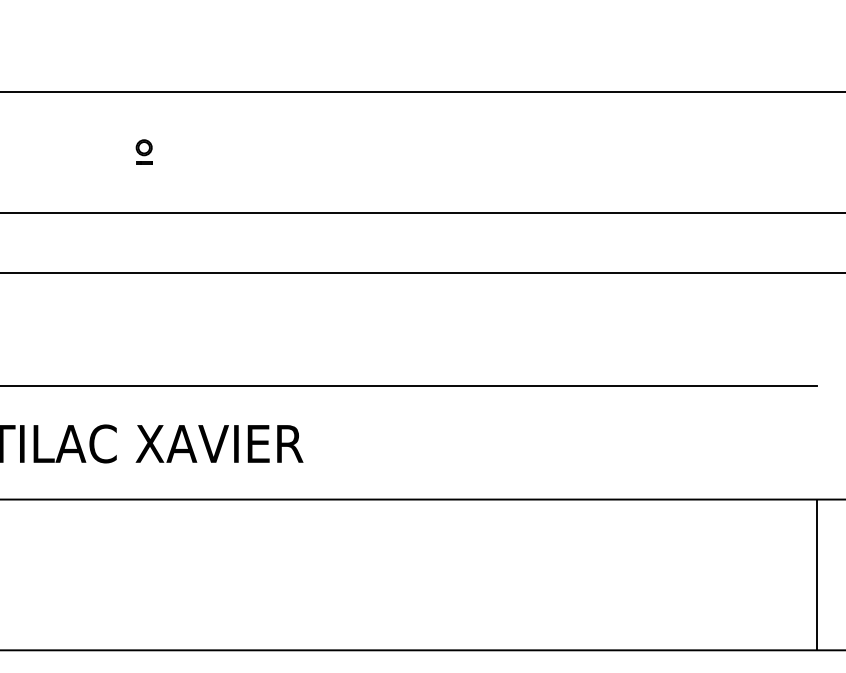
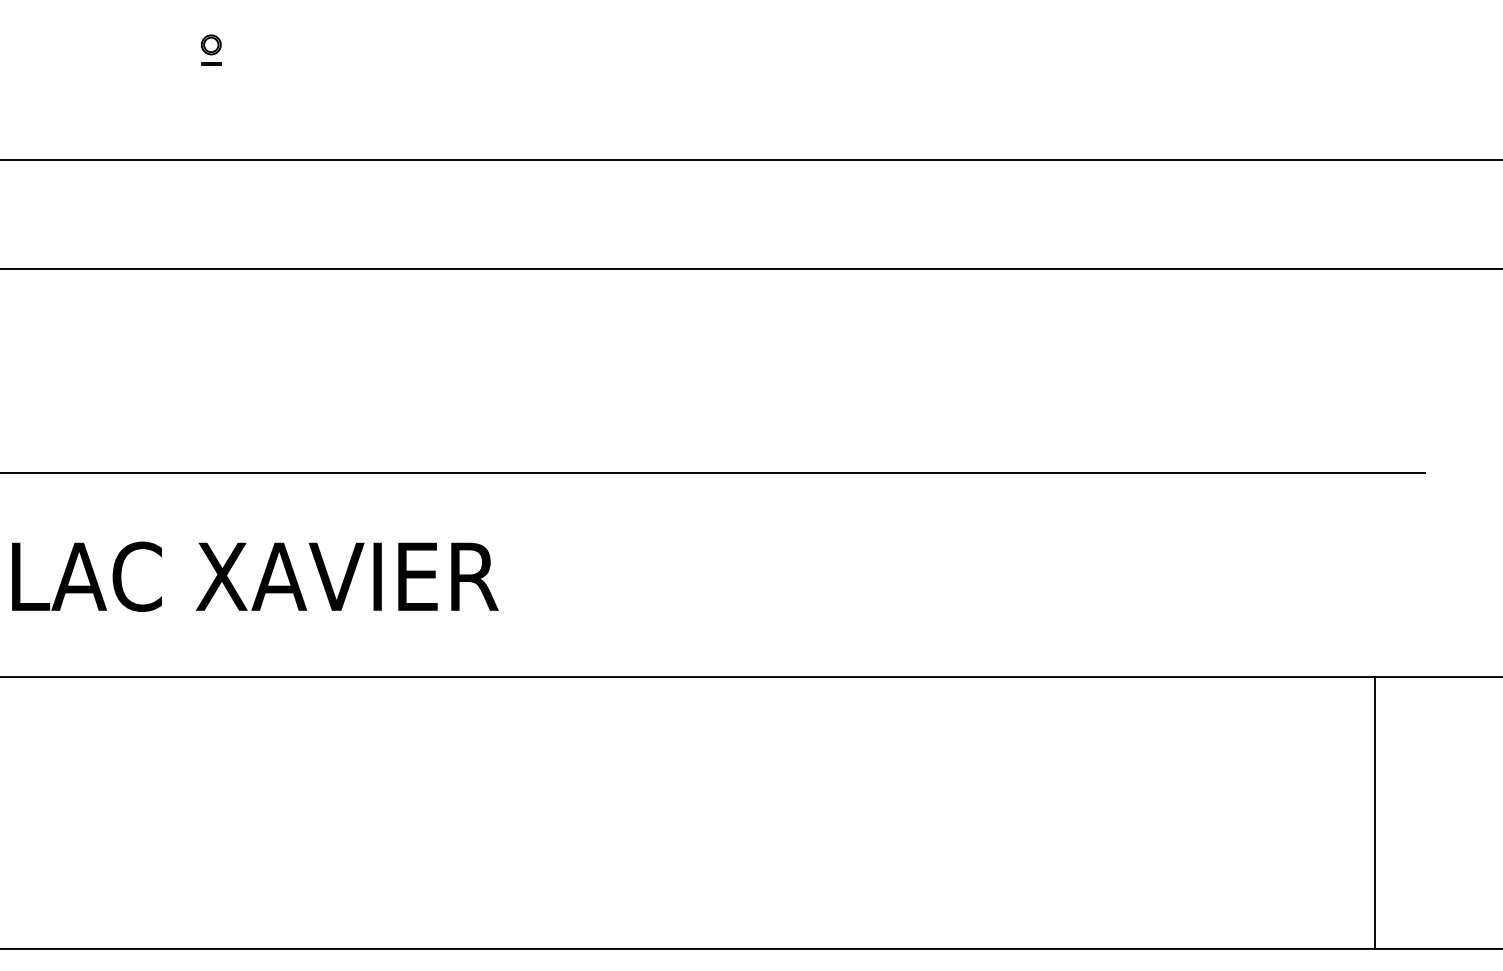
part: (143, 151) -> (210, 49), size x0.7
line: (817, 574) -> (1375, 812), moved

